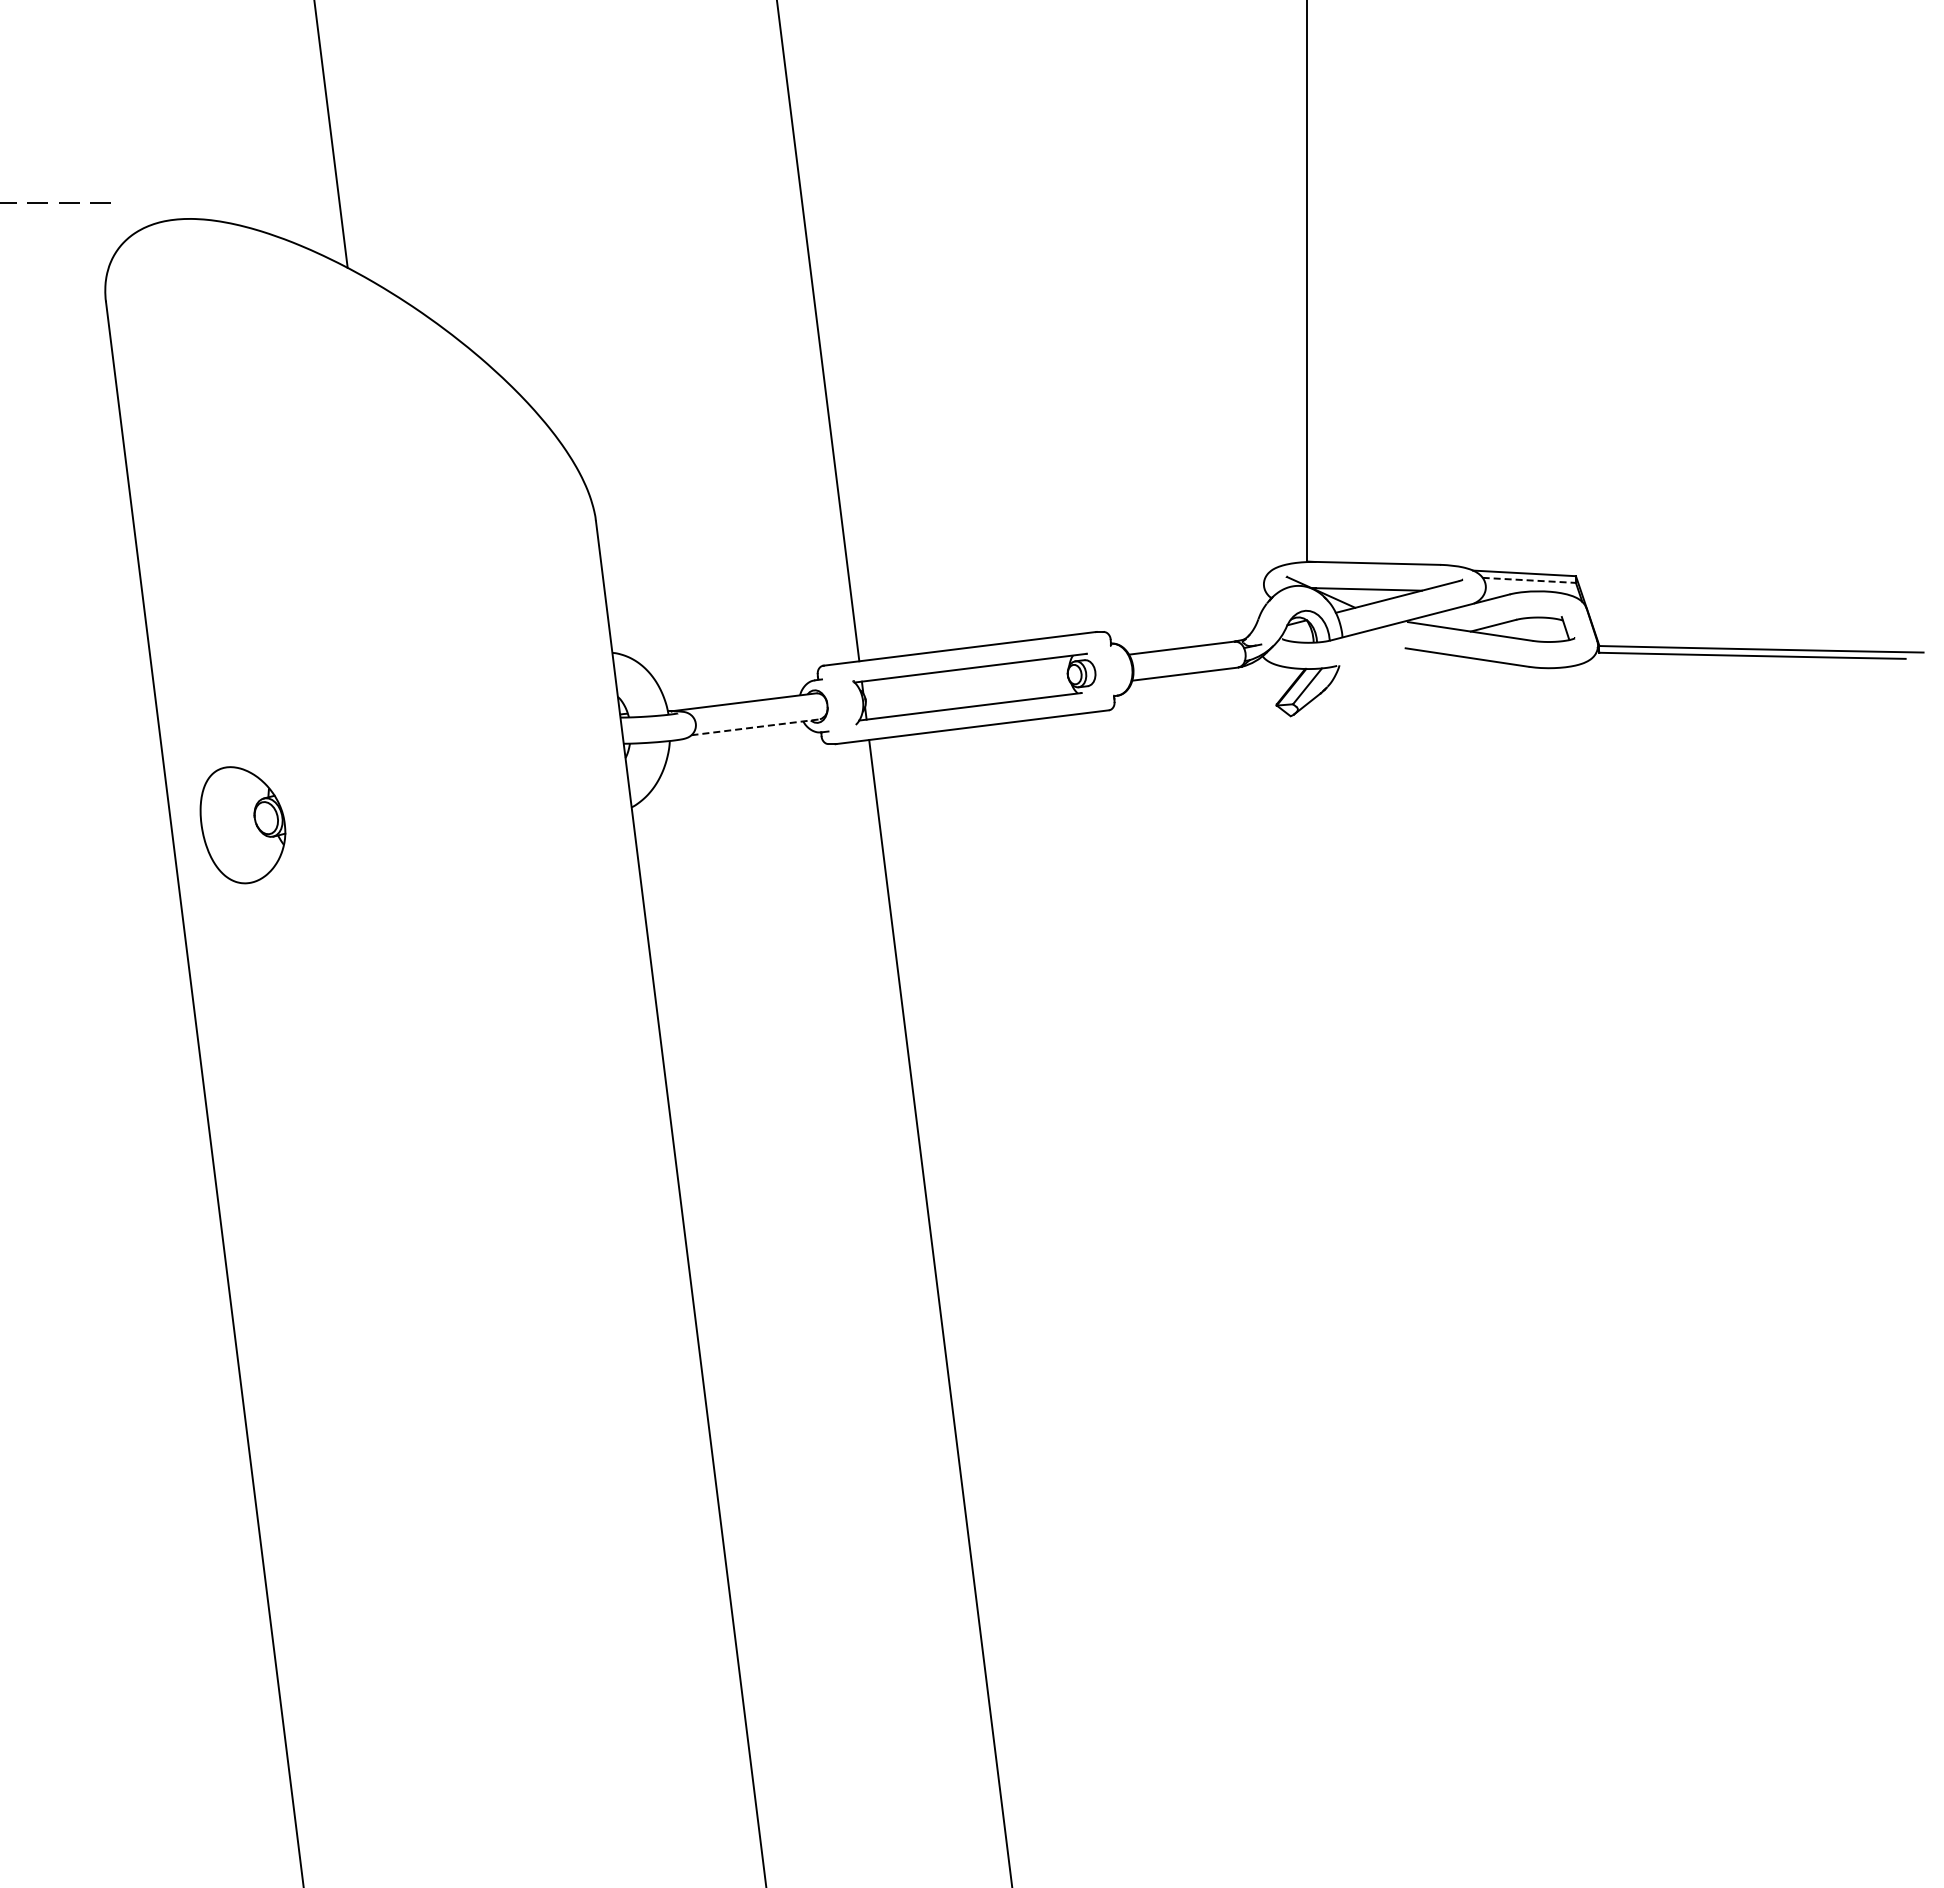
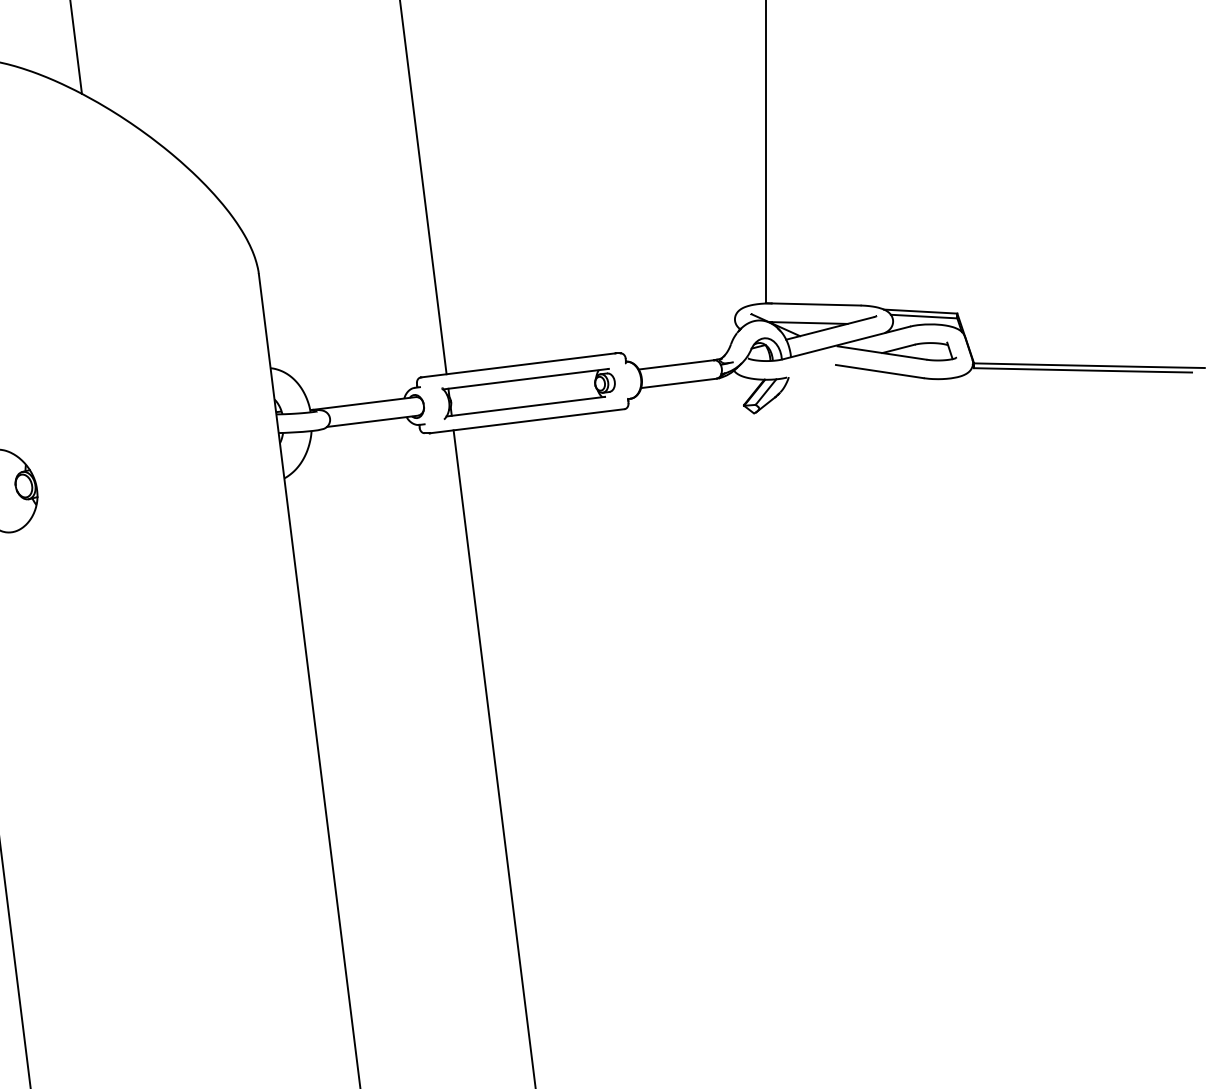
line: (1529, 580) -> (924, 316), dashed -> solid
line: (755, 727) -> (372, 421), dashed -> solid

